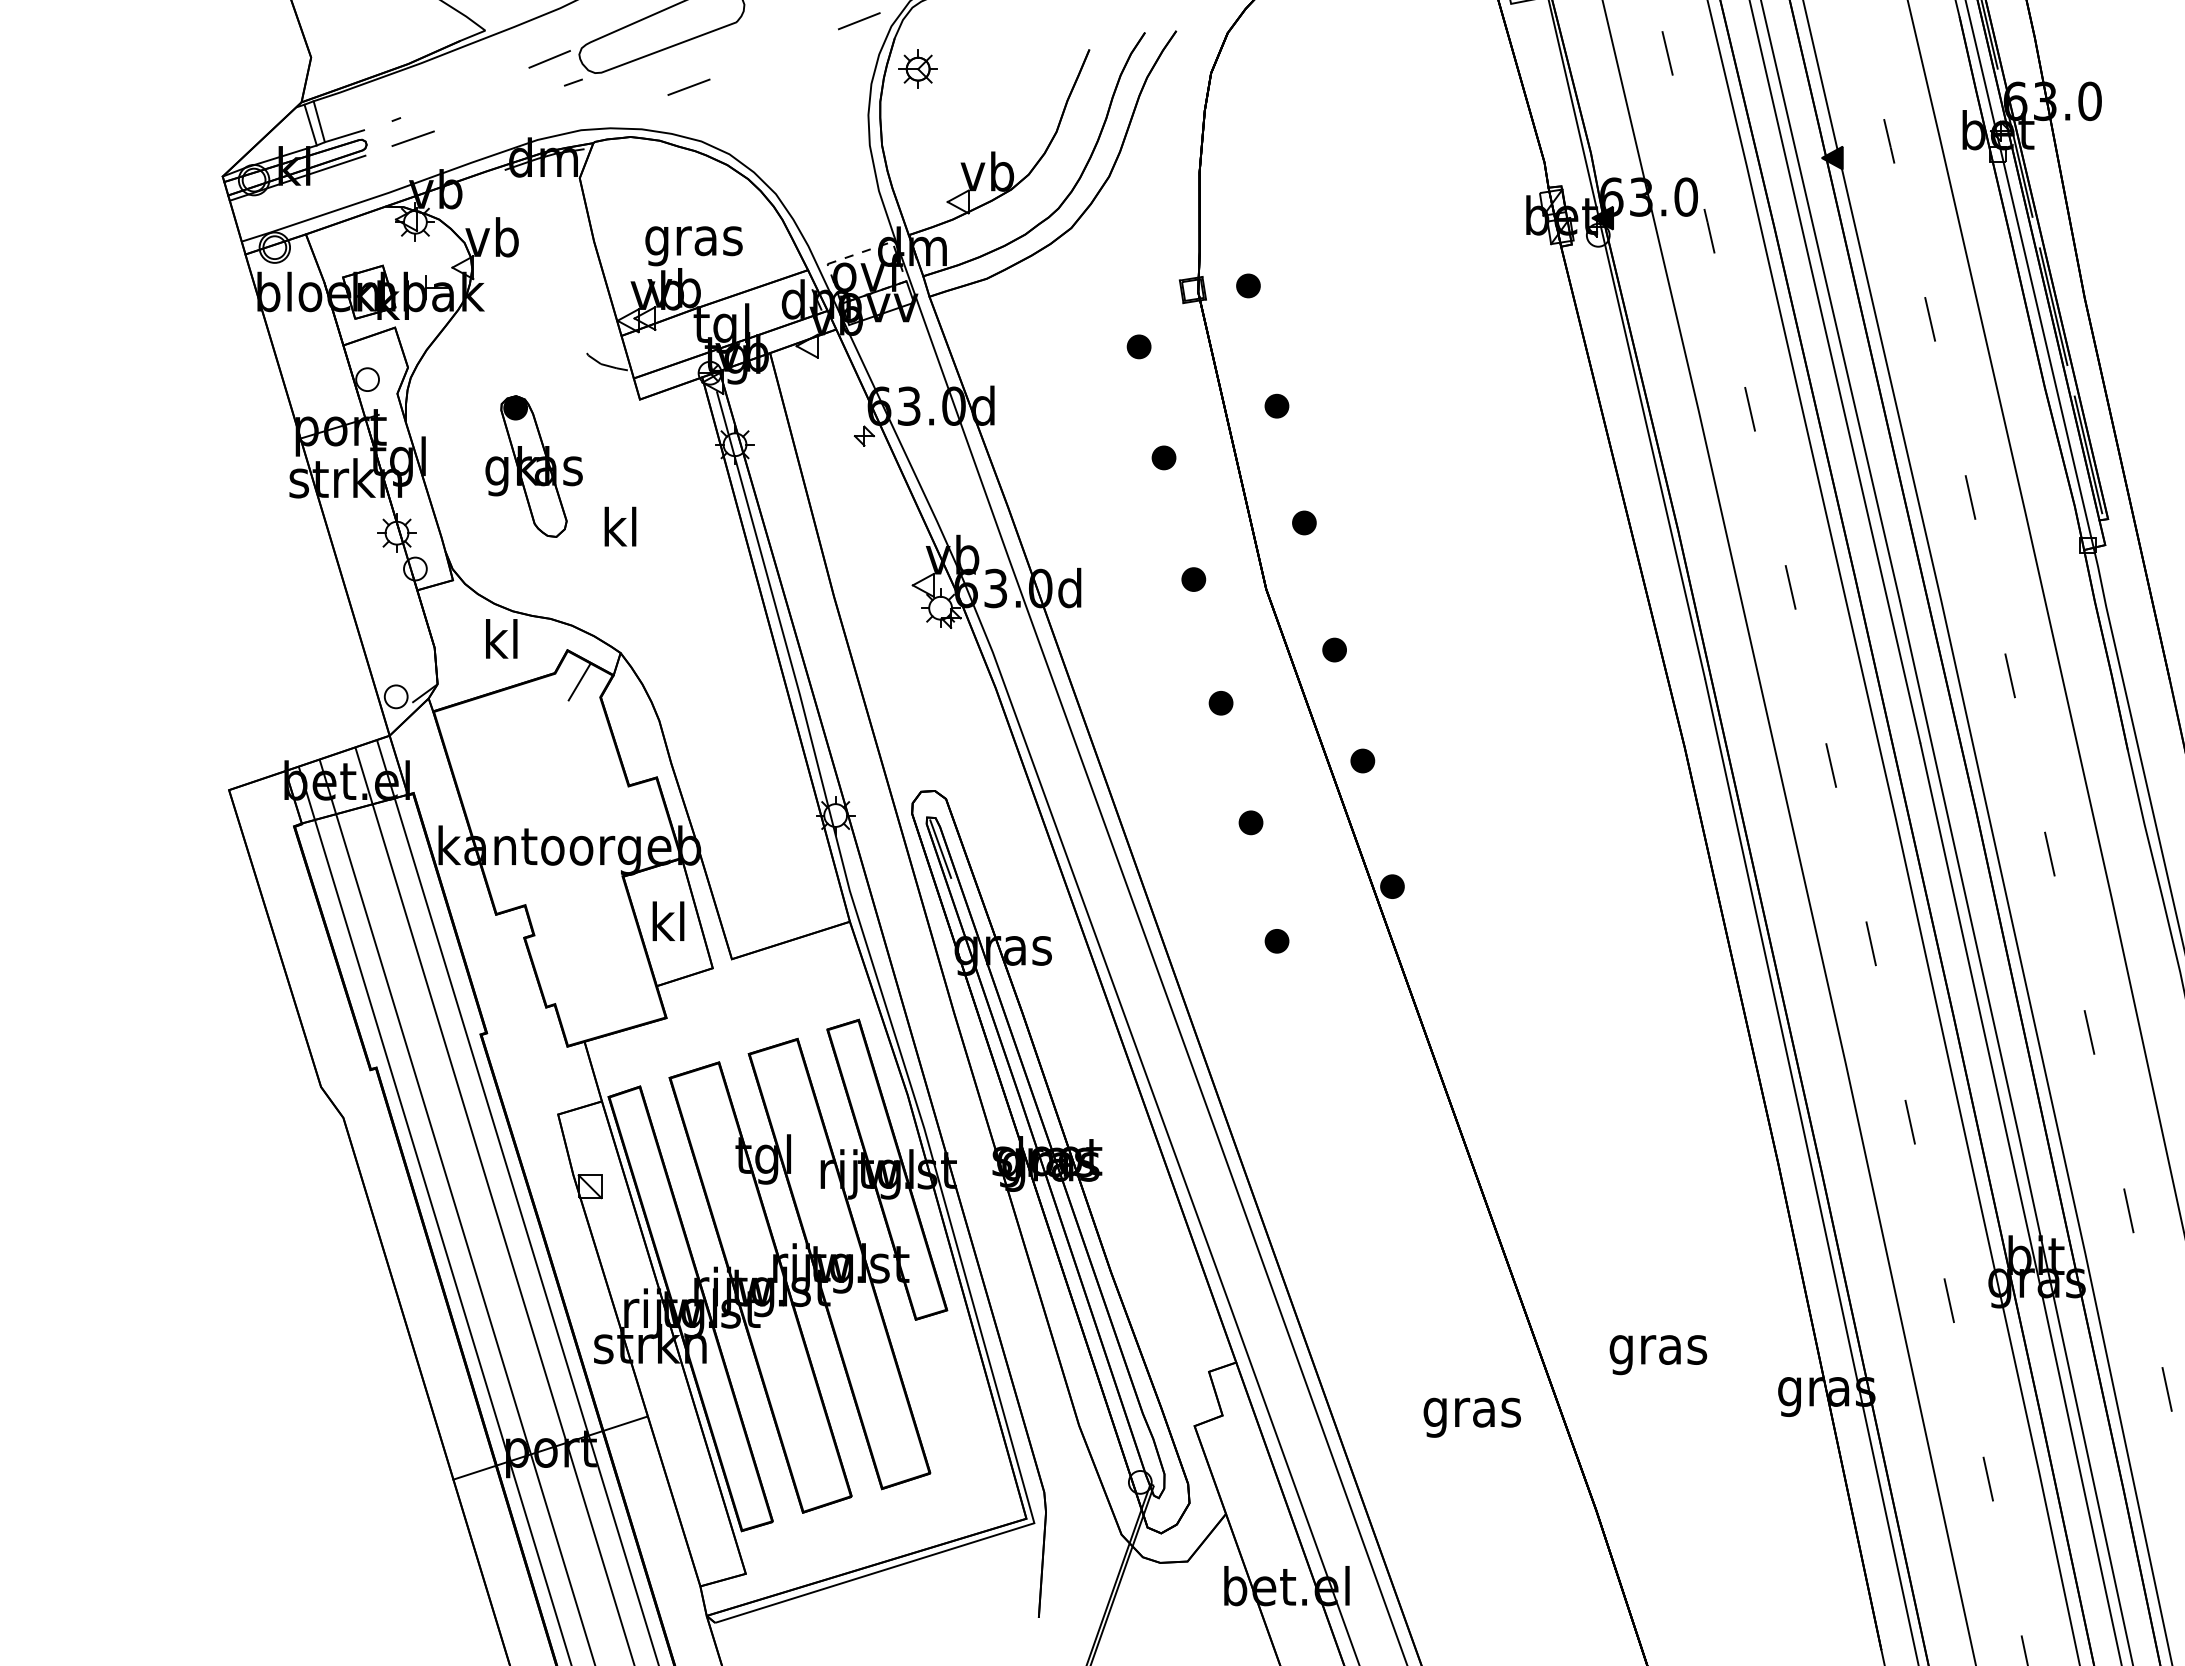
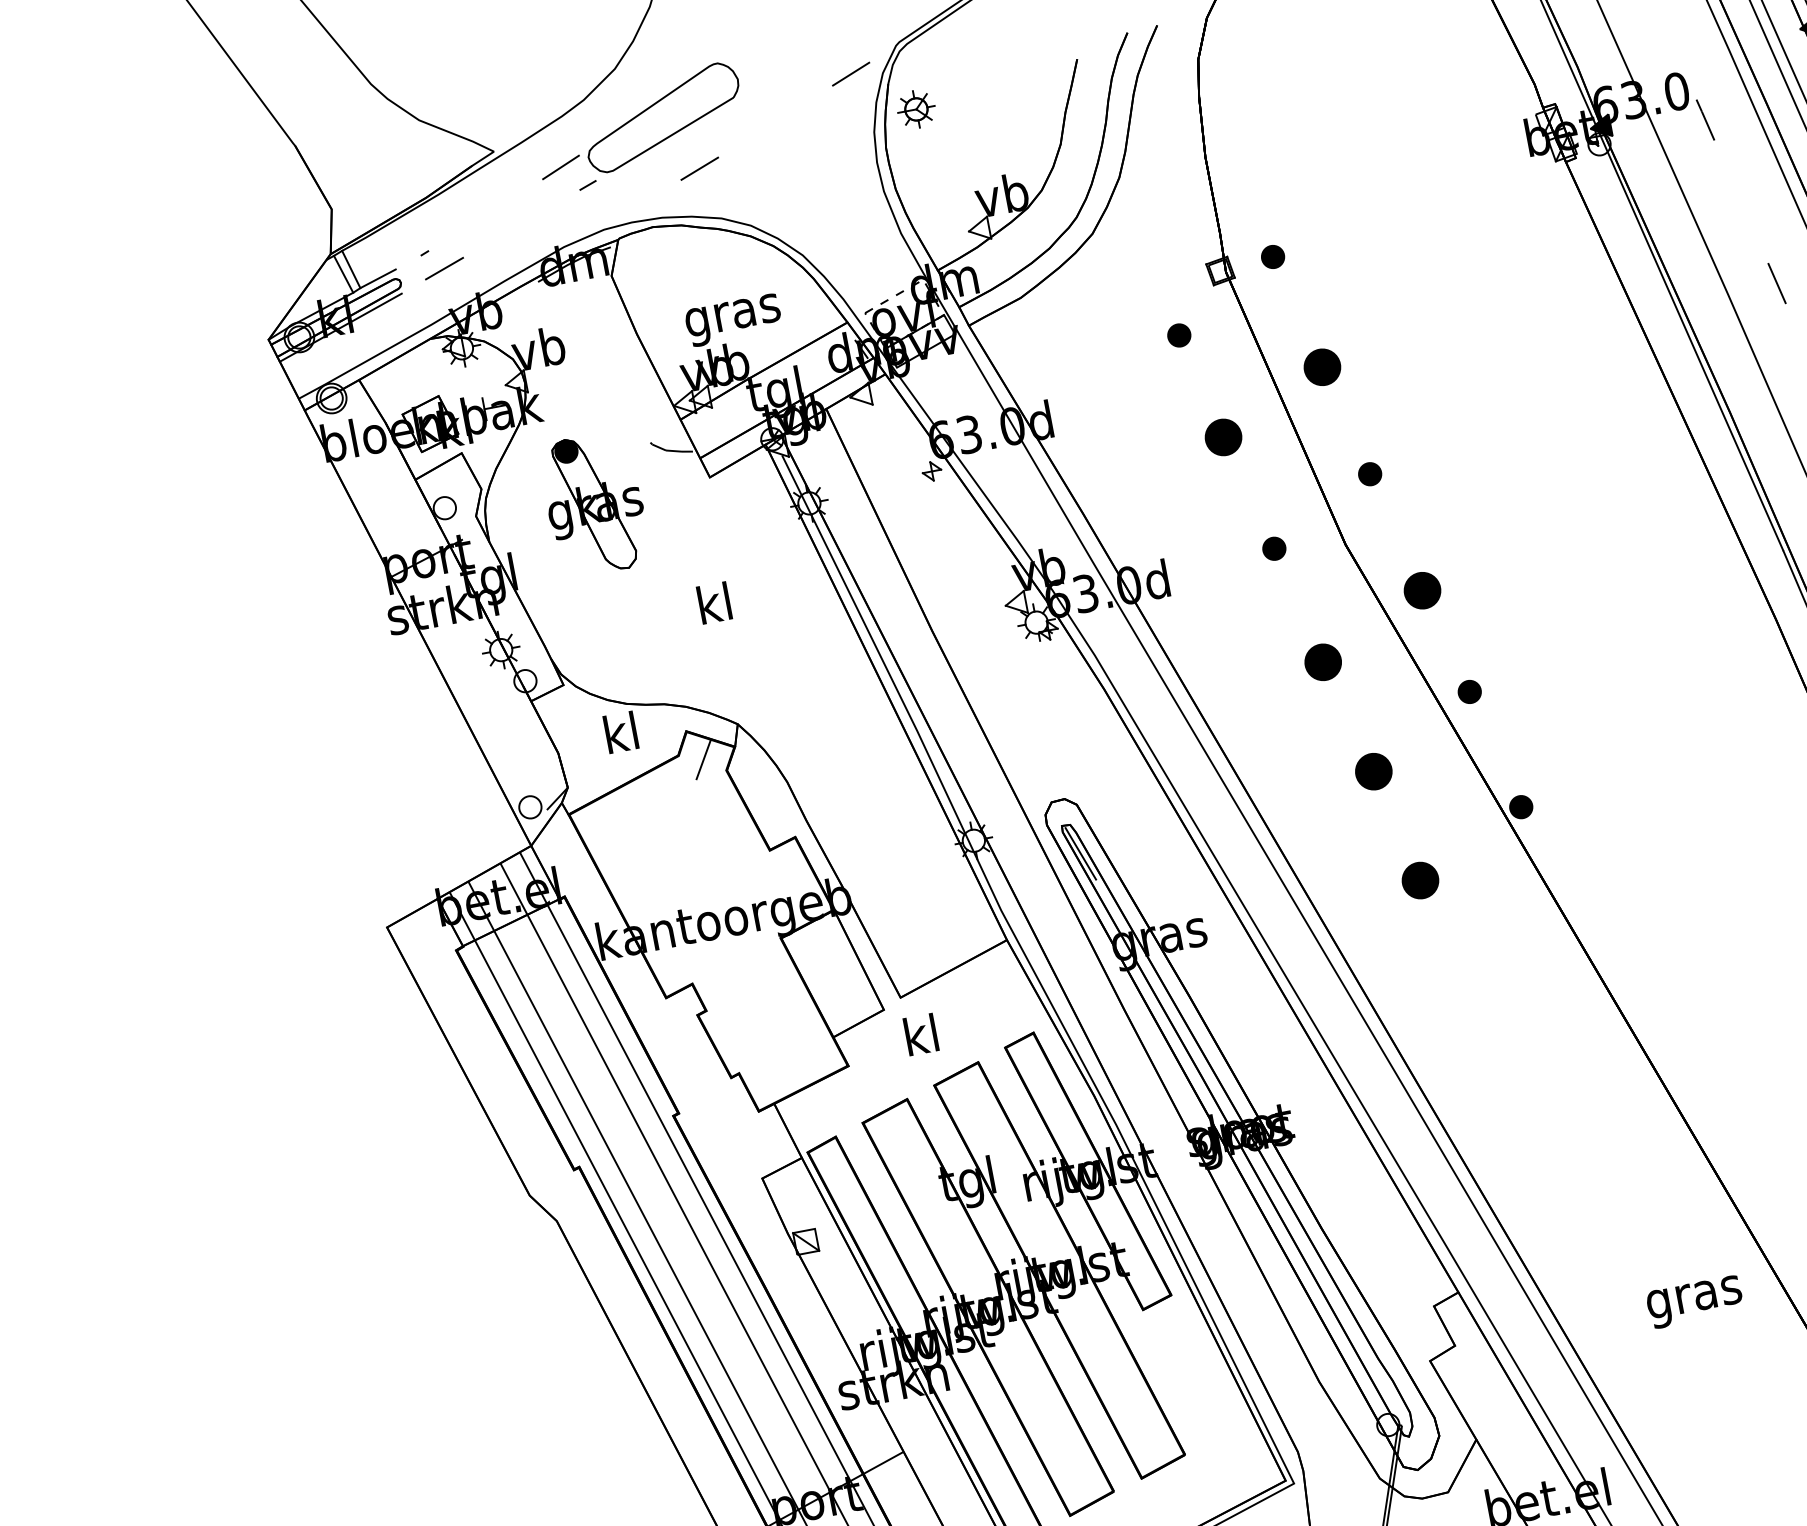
part: (1276, 405) -> (1321, 366), size x1.6
part: (1163, 457) -> (1222, 437), size x1.6
part: (533, 466) -> (594, 504), moved
part: (1334, 649) -> (1422, 590), size x1.6
part: (1220, 703) -> (1322, 662), size x1.6
part: (1250, 822) -> (1373, 771), size x1.6
text: (668, 920) -> (921, 1033), moved
part: (1276, 941) -> (1419, 880), size x1.6

